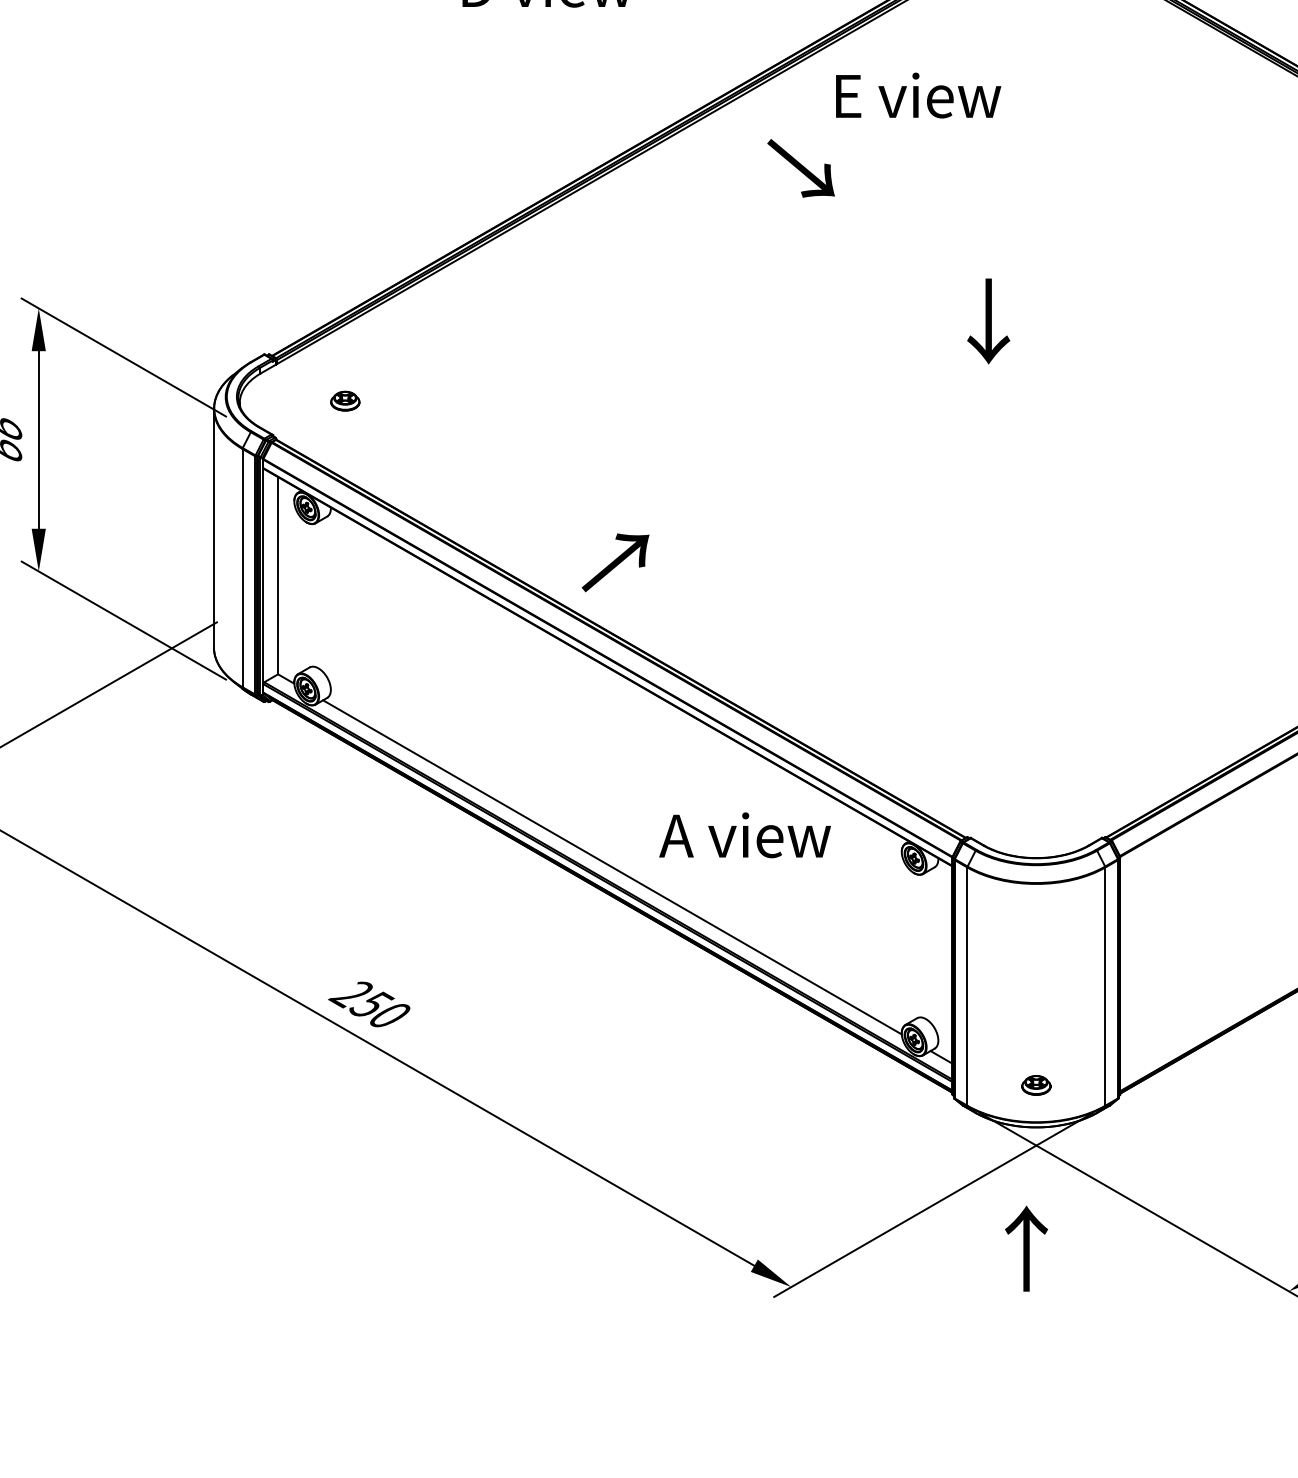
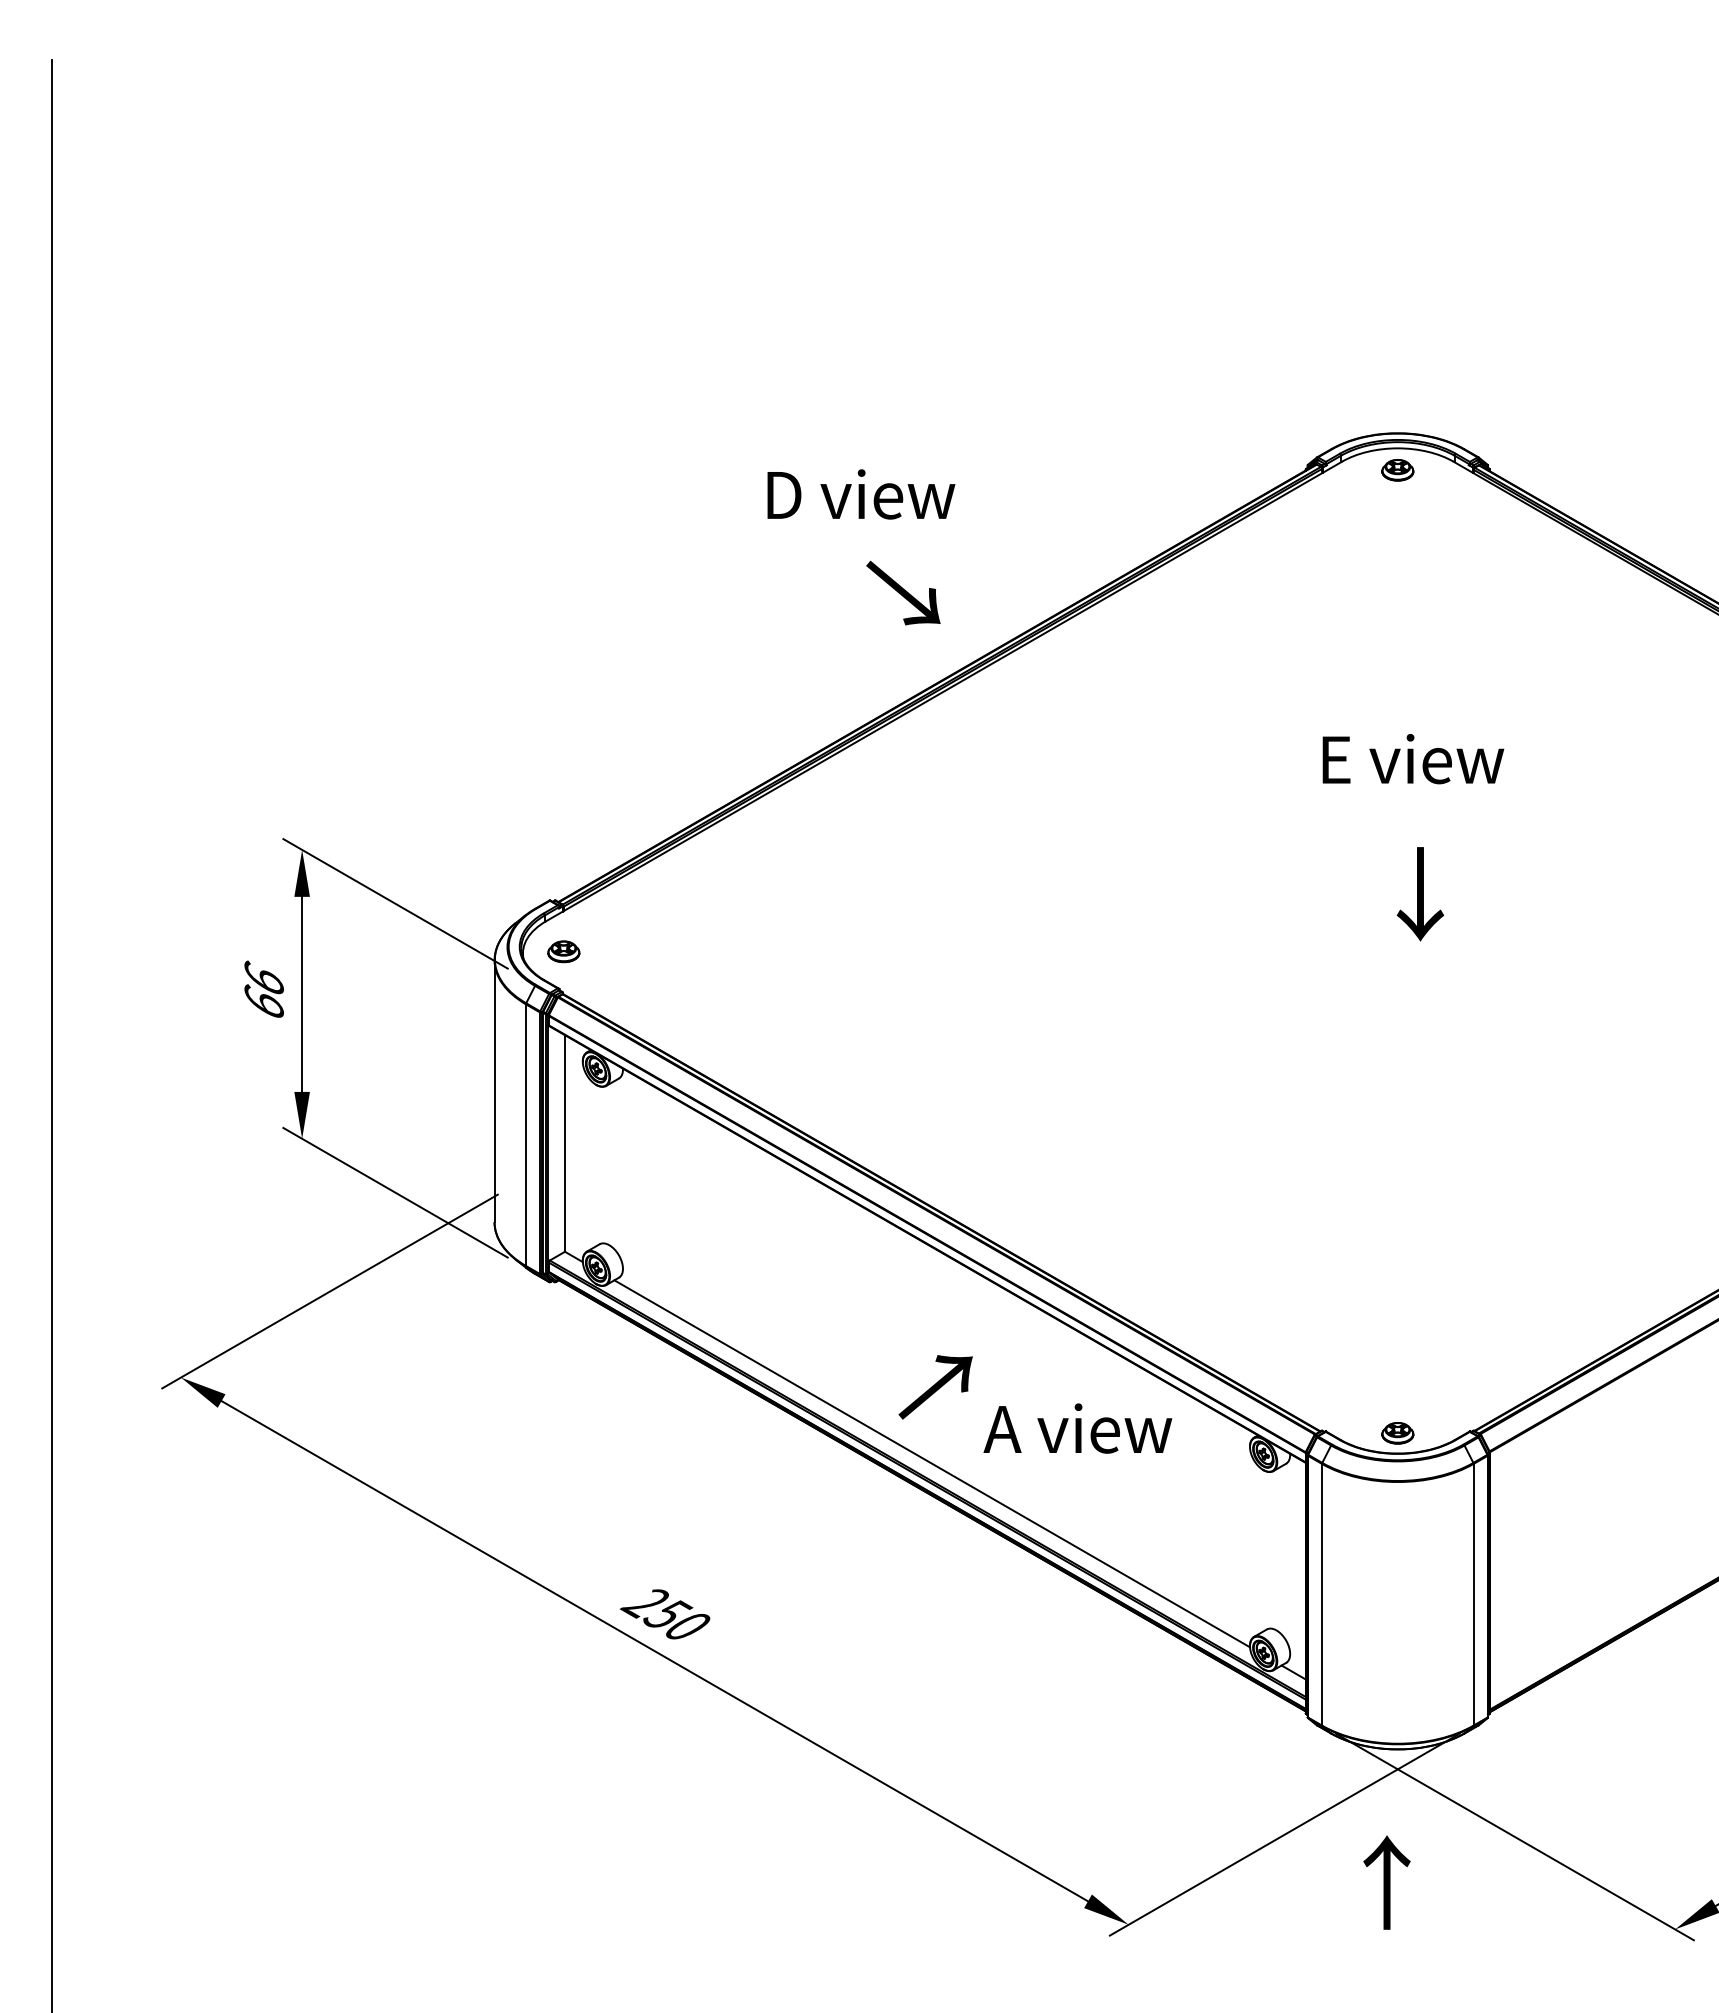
text: (918, 95) -> (1413, 759), moved
text: (801, 167) -> (903, 592), moved
text: (988, 321) -> (1420, 894), moved
part: (345, 400) -> (563, 951), moved
text: (615, 562) -> (935, 1387), moved
part: (1036, 1085) -> (1397, 1433), moved

